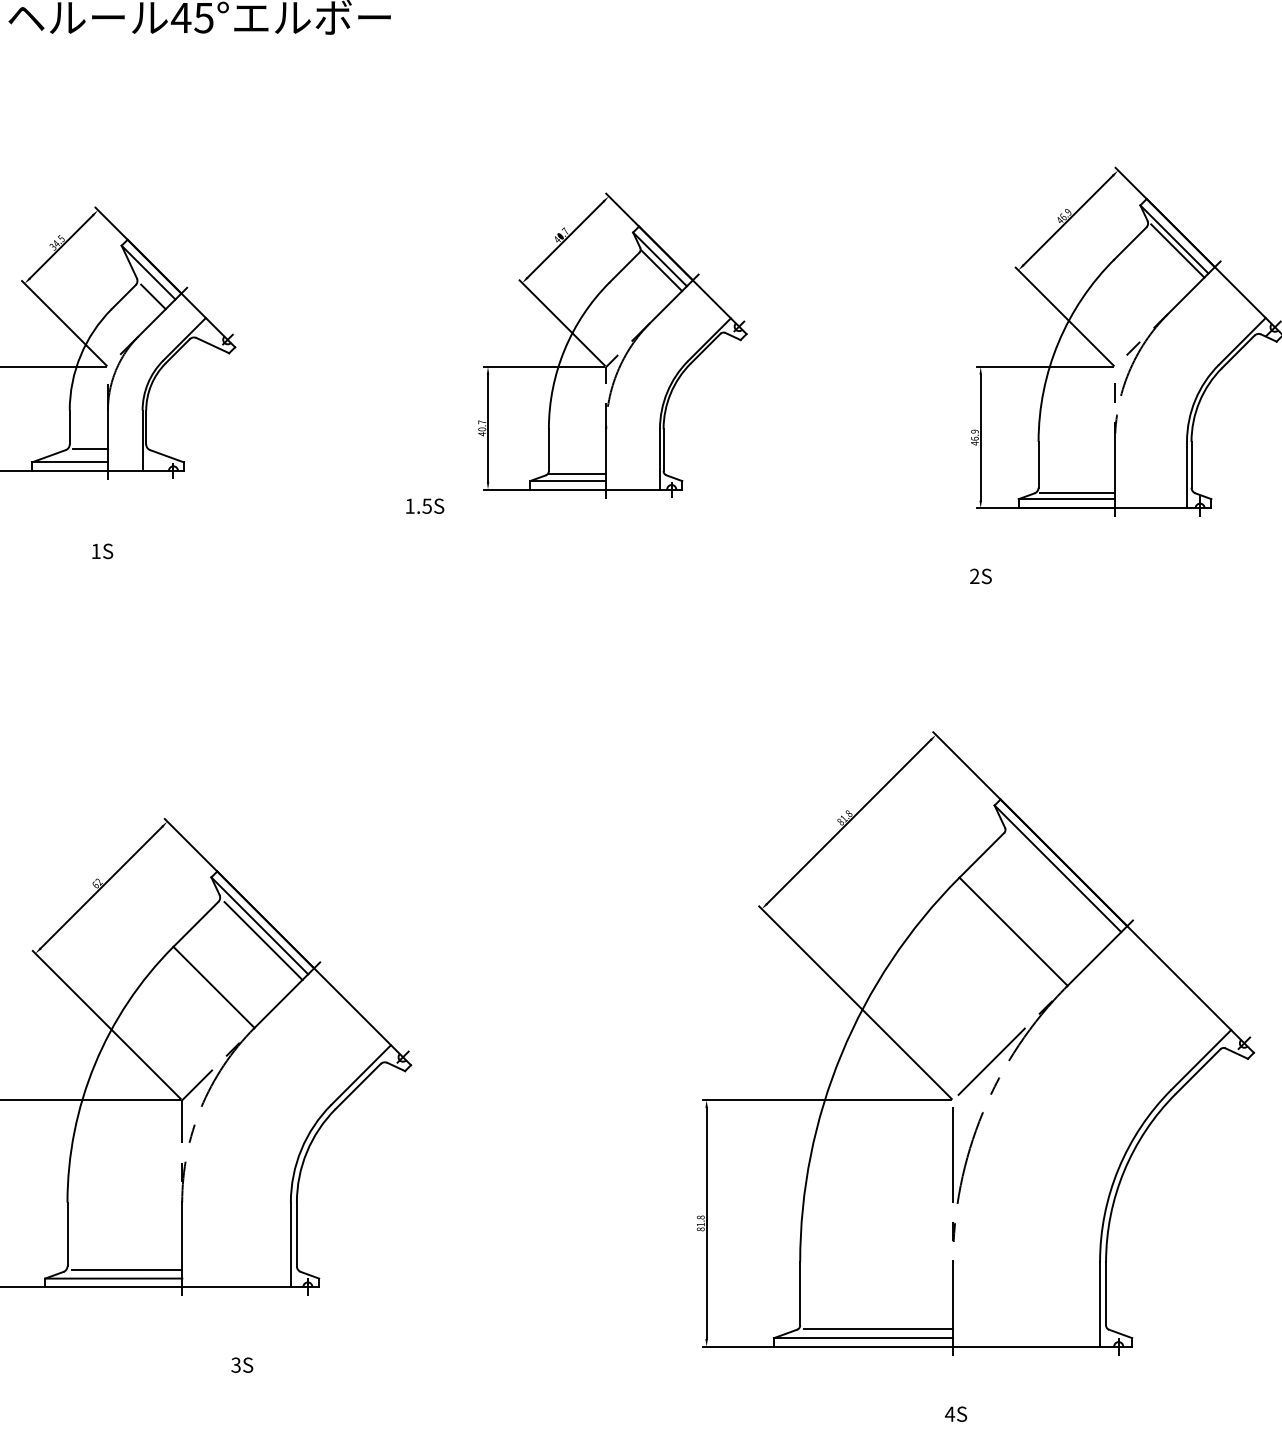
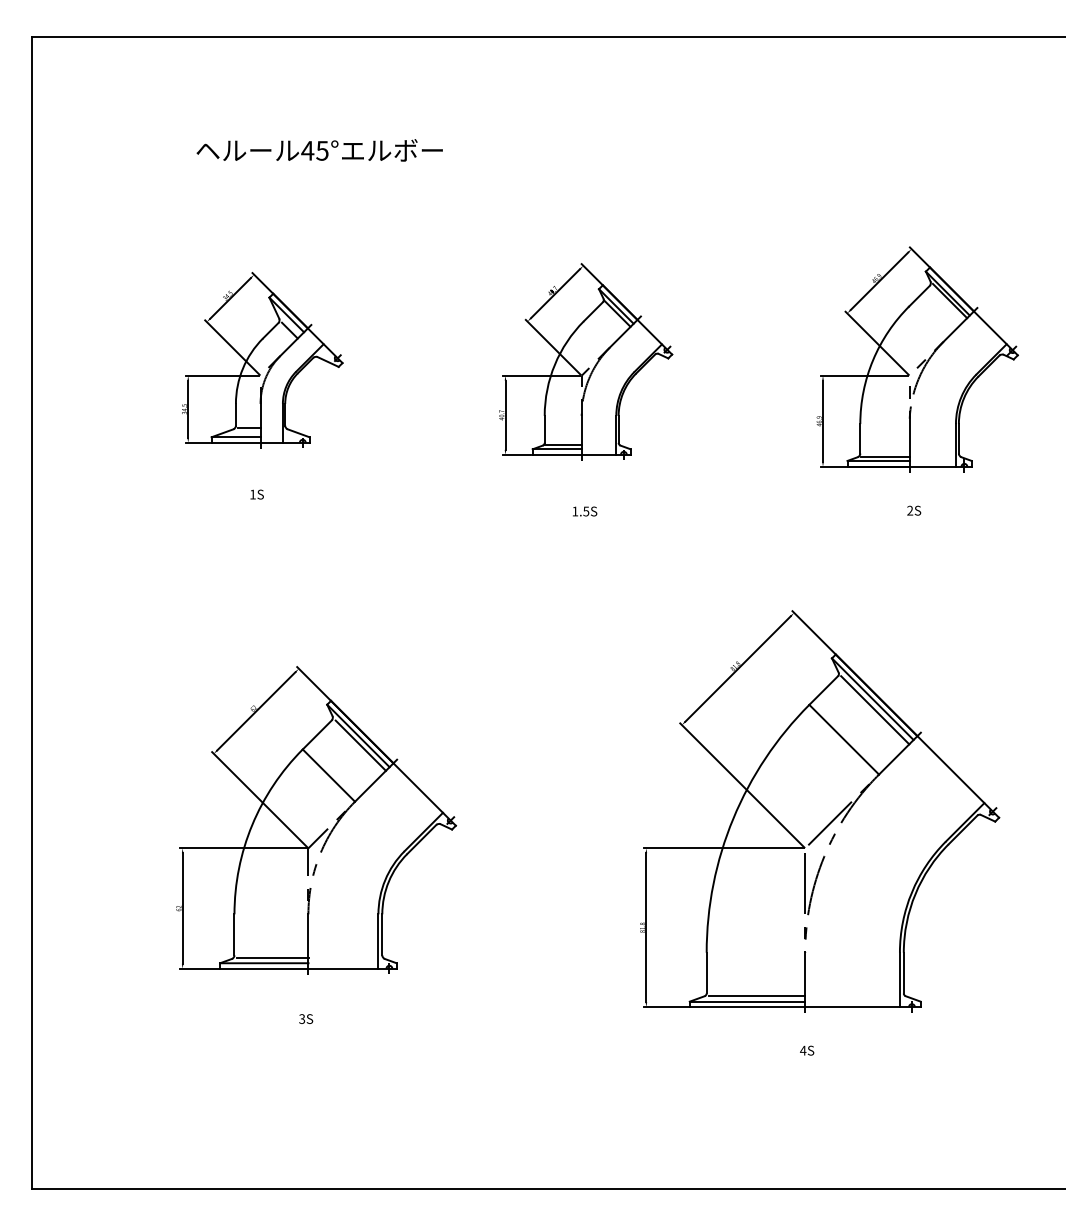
text: (425, 506) -> (585, 511), moved
text: (981, 576) -> (914, 510), moved
line: (1062, 886) -> (875, 710), added
text: (242, 1364) -> (306, 1018), moved

